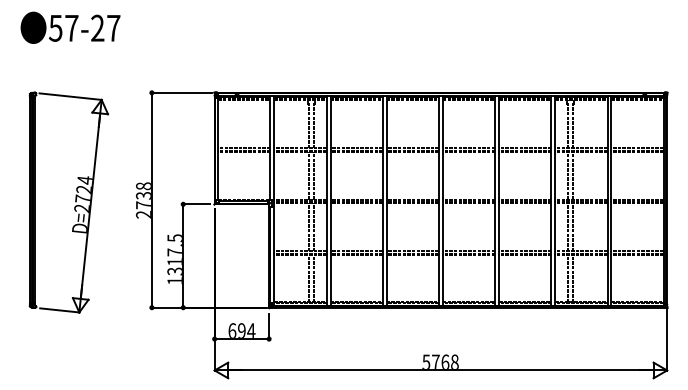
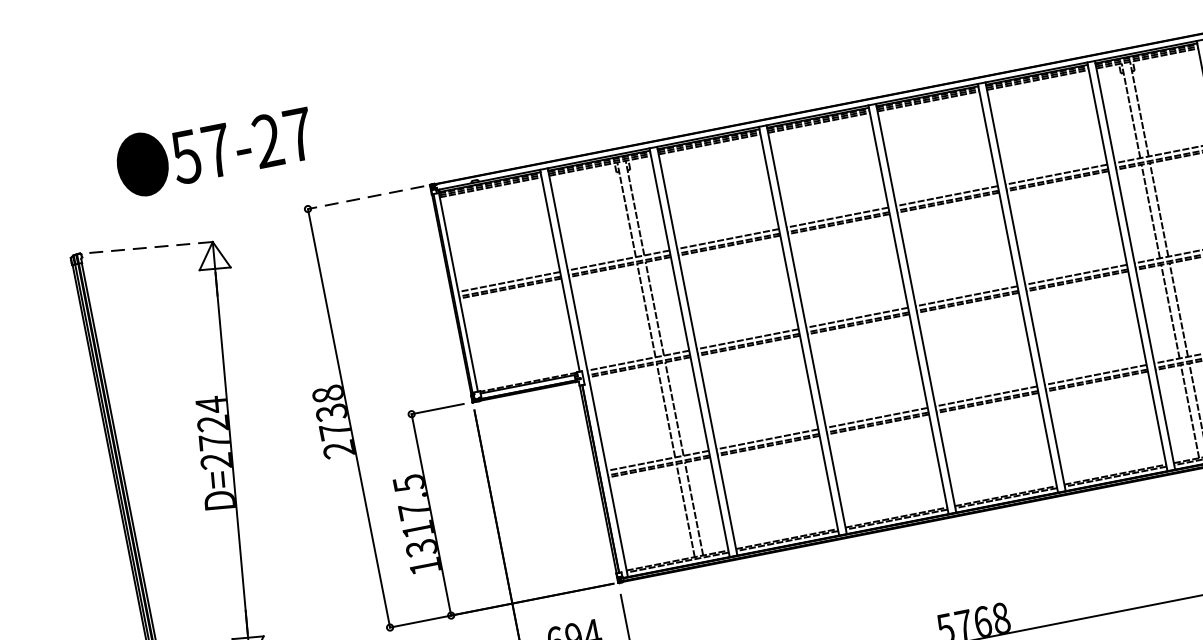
text: (70, 27) -> (214, 149), moved
line: (181, 92) -> (365, 197), solid -> dashed
line: (71, 96) -> (152, 246), solid -> dashed

